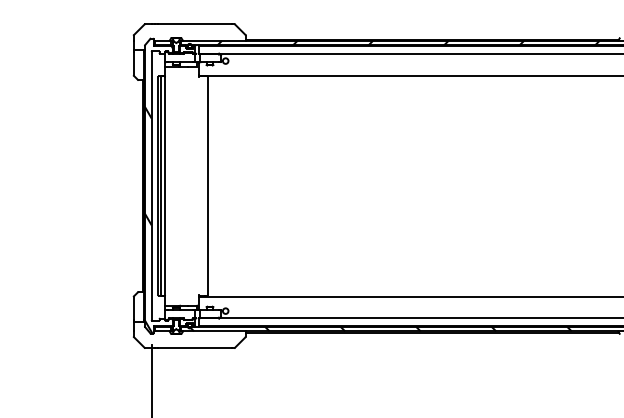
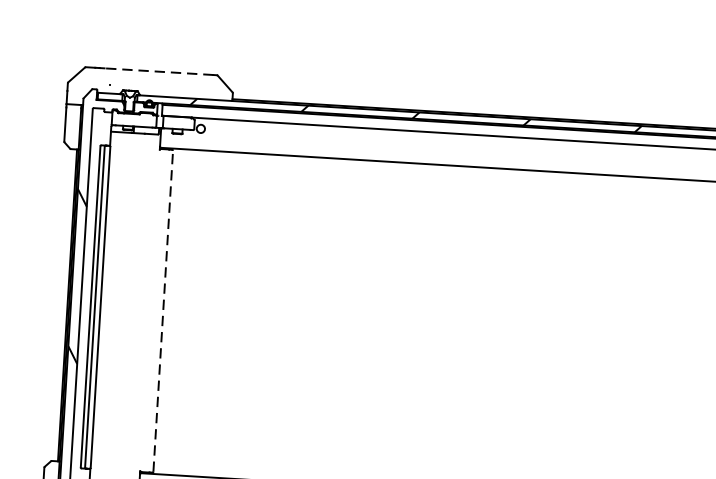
line: (194, 24) -> (158, 72), solid -> dashed
line: (207, 185) -> (162, 310), solid -> dashed

